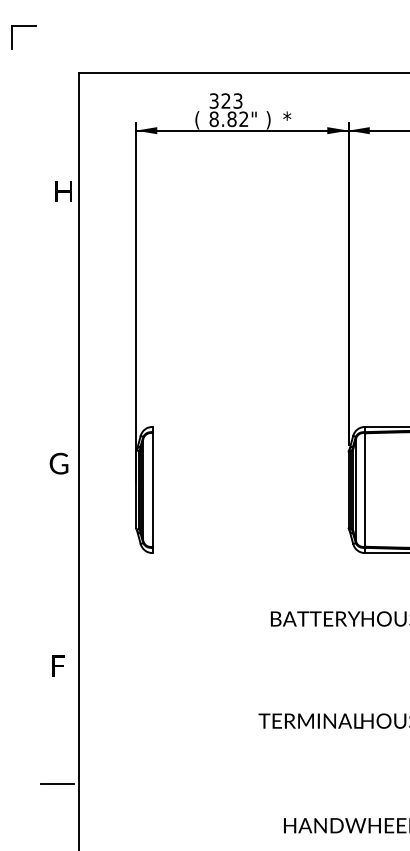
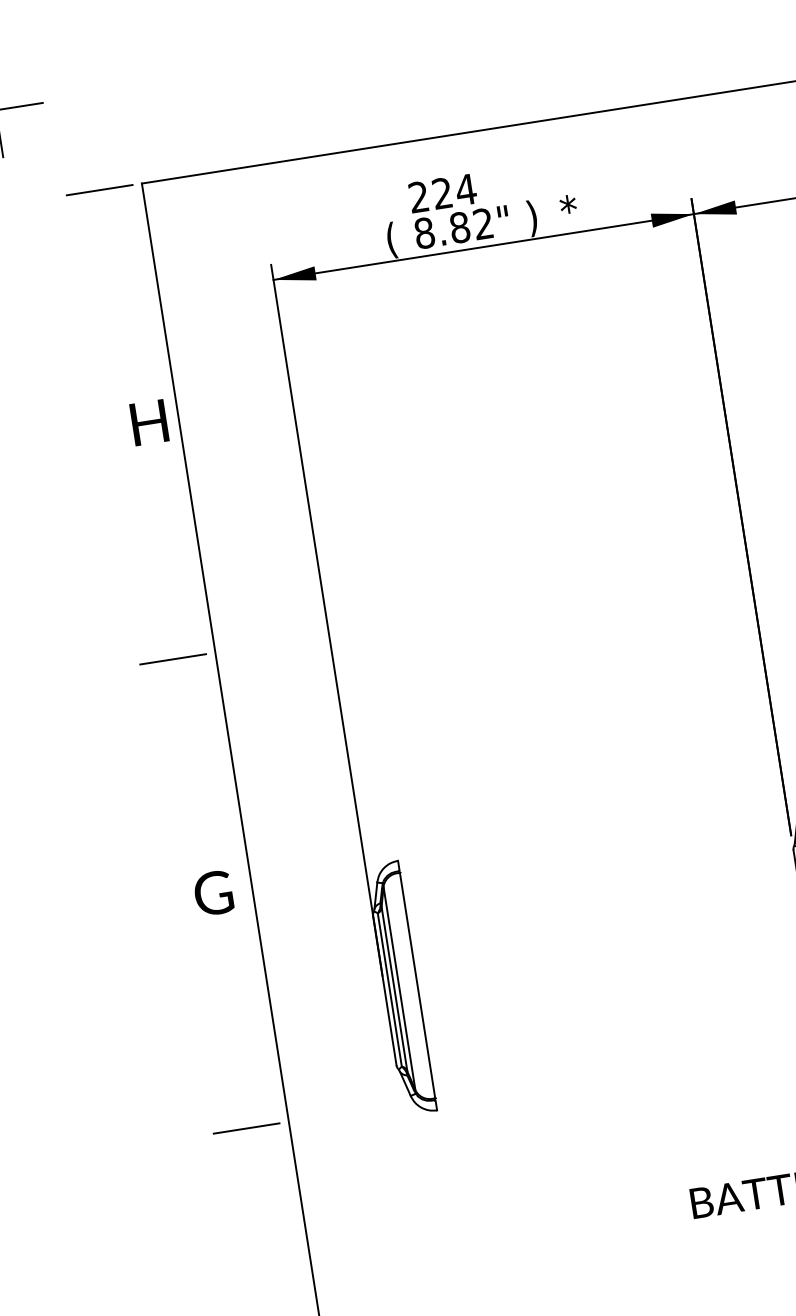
line: (56, 72) -> (98, 189), added
text: (225, 100) -> (441, 192), 323 -> 224
line: (56, 310) -> (171, 660), added
text: (58, 463) -> (212, 893), moved
line: (56, 547) -> (245, 1129), added

